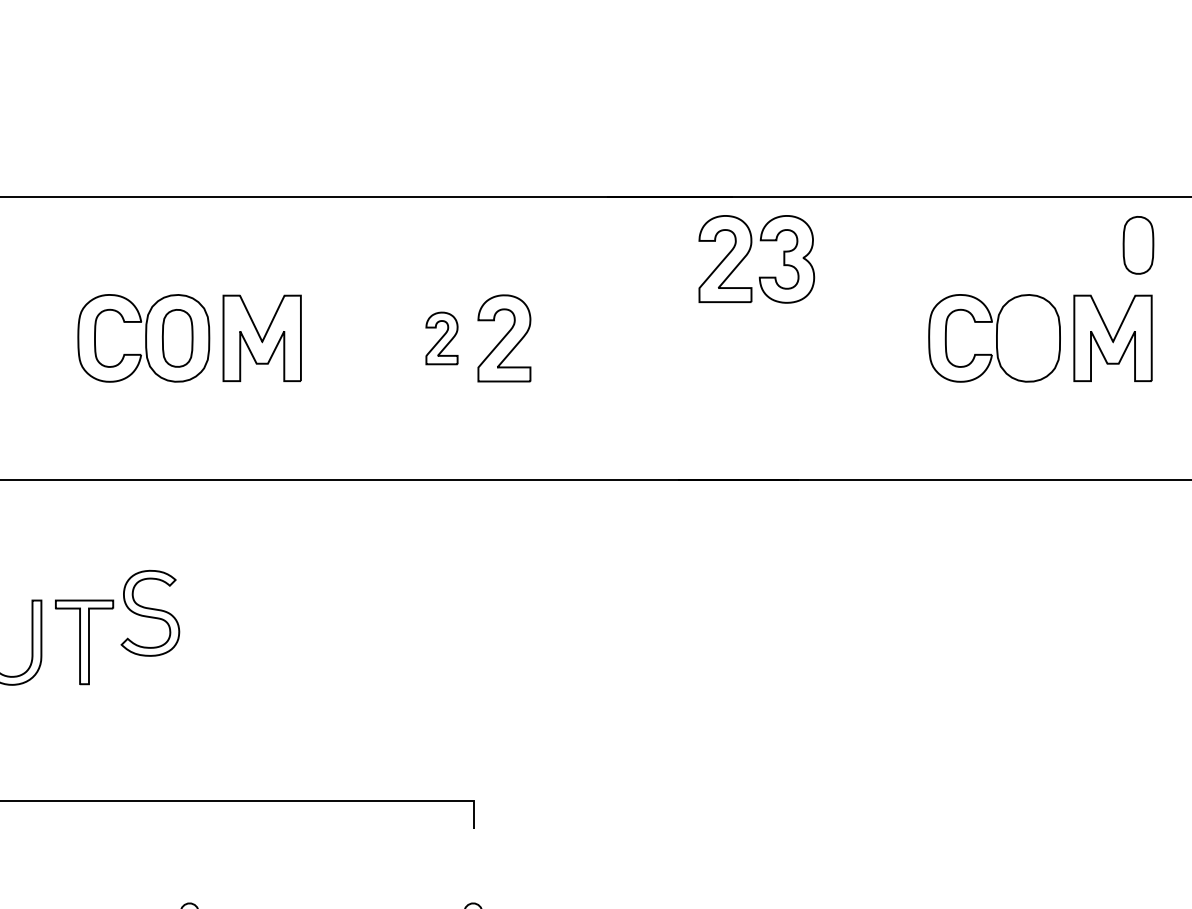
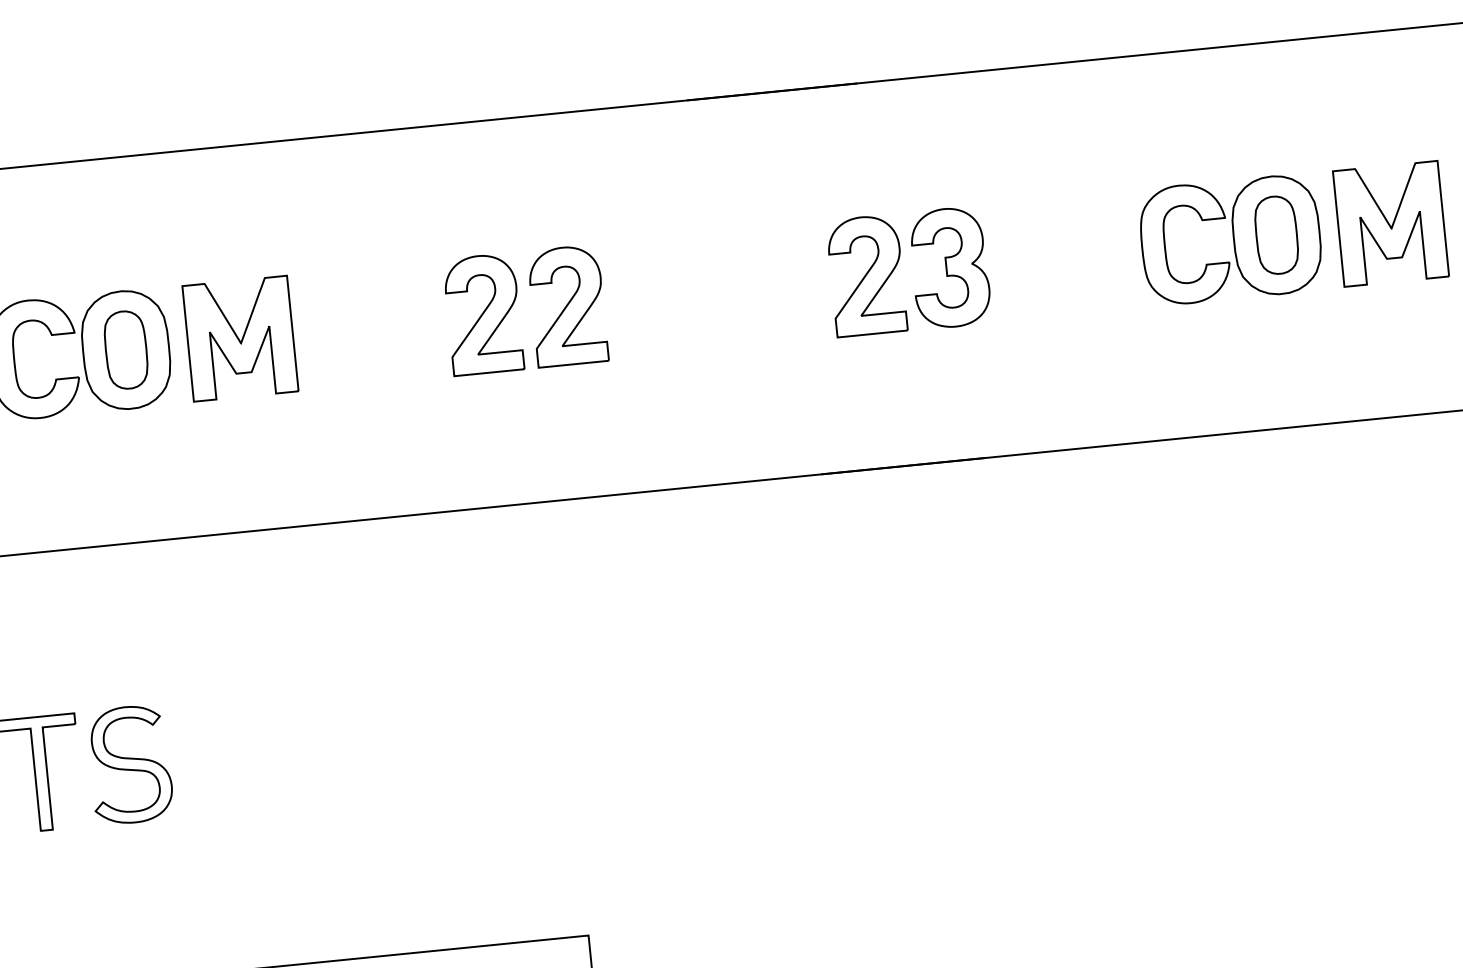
part: (1138, 245) -> (1276, 235), moved
part: (748, 254) -> (897, 266), moved
part: (441, 338) -> (482, 314), size x1.67
part: (150, 612) -> (130, 763), moved

